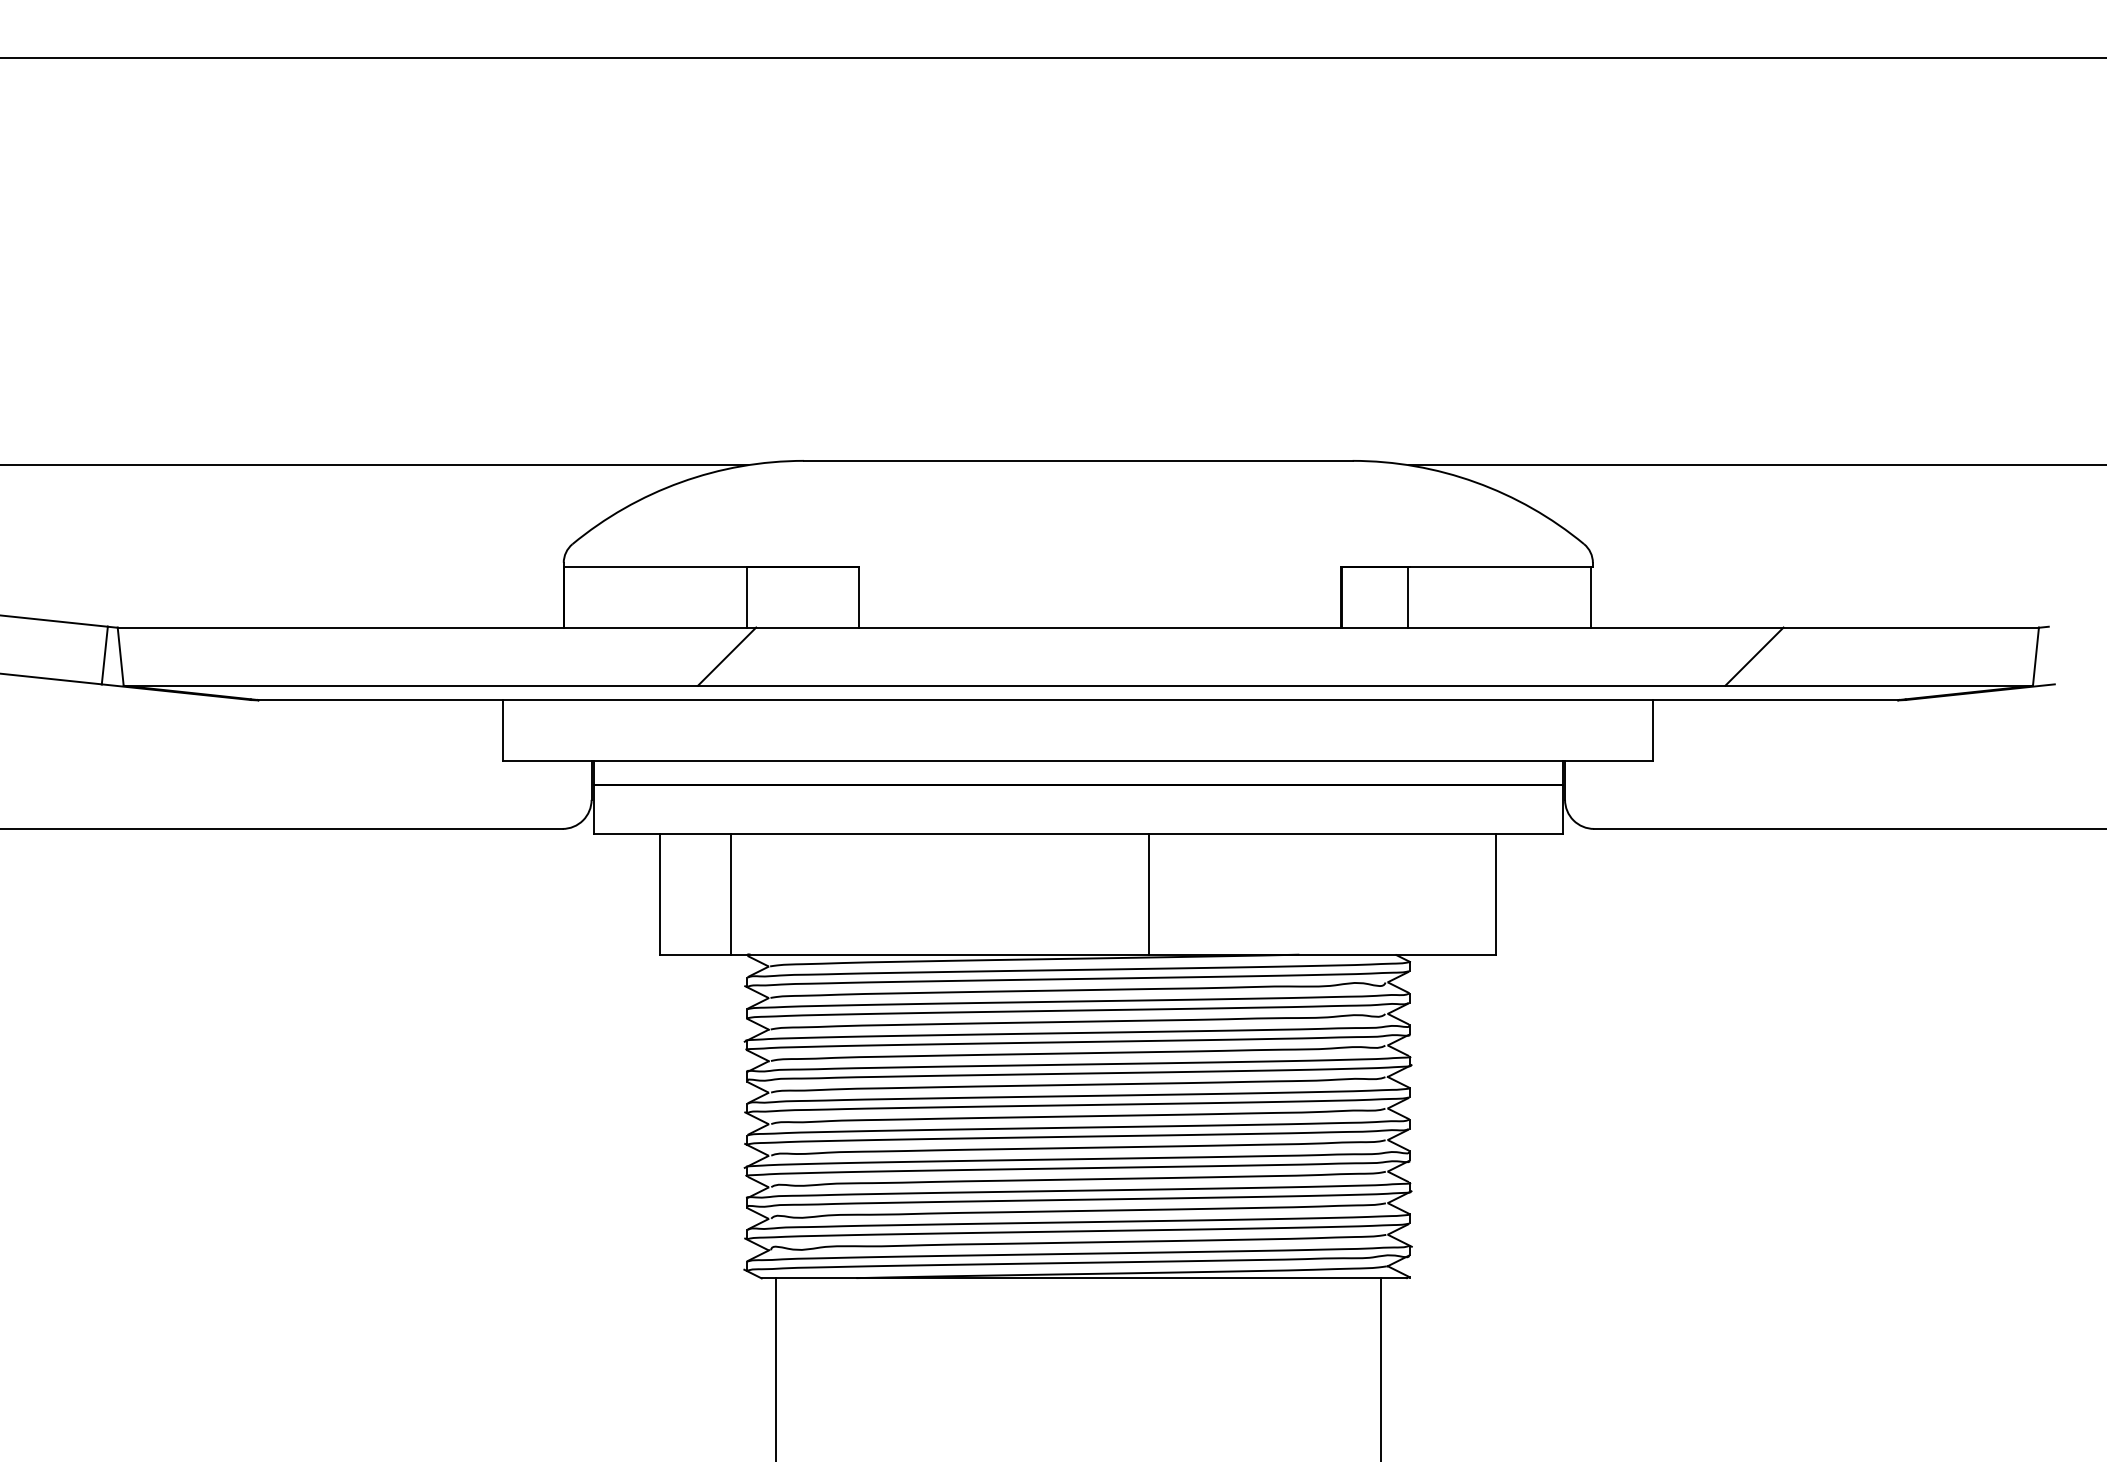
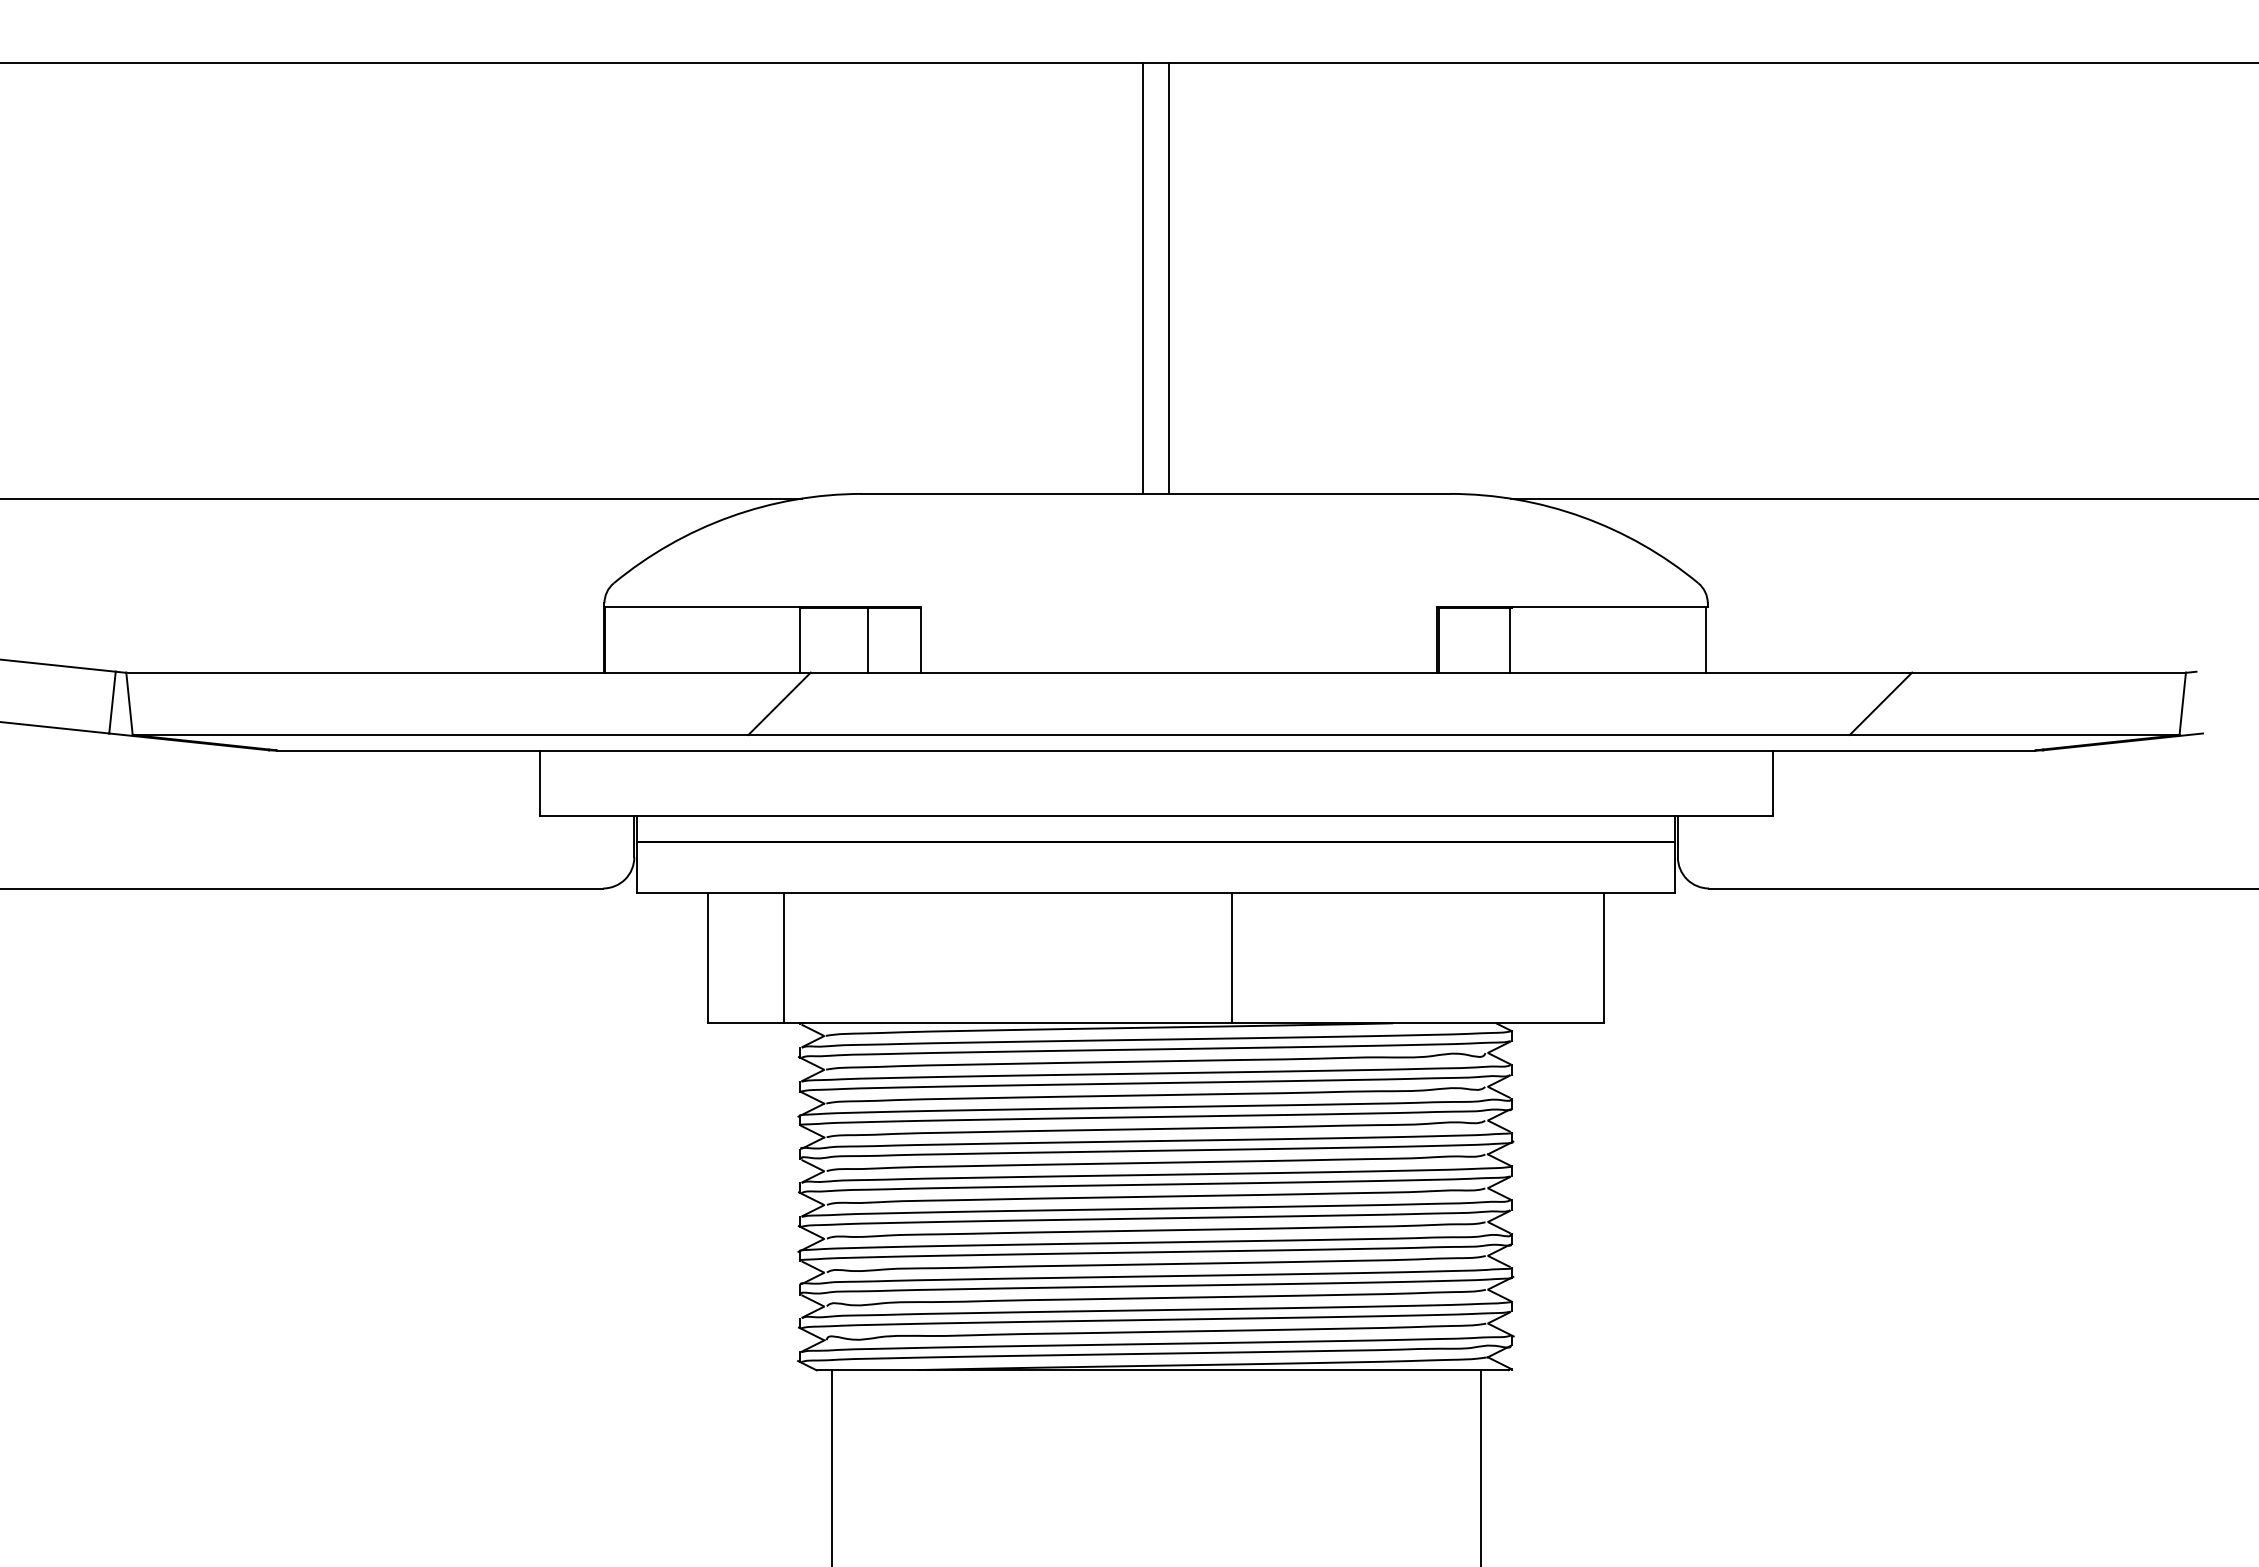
line: (1066, 259) -> (1143, 277), added
line: (1090, 259) -> (1169, 277), added
line: (809, 597) -> (867, 640), added

